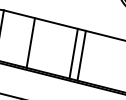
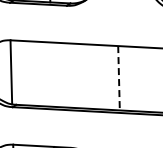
line: (31, 42) -> (52, 74), removed
line: (73, 53) -> (108, 77), removed
line: (82, 56) -> (119, 78), solid -> dashed

